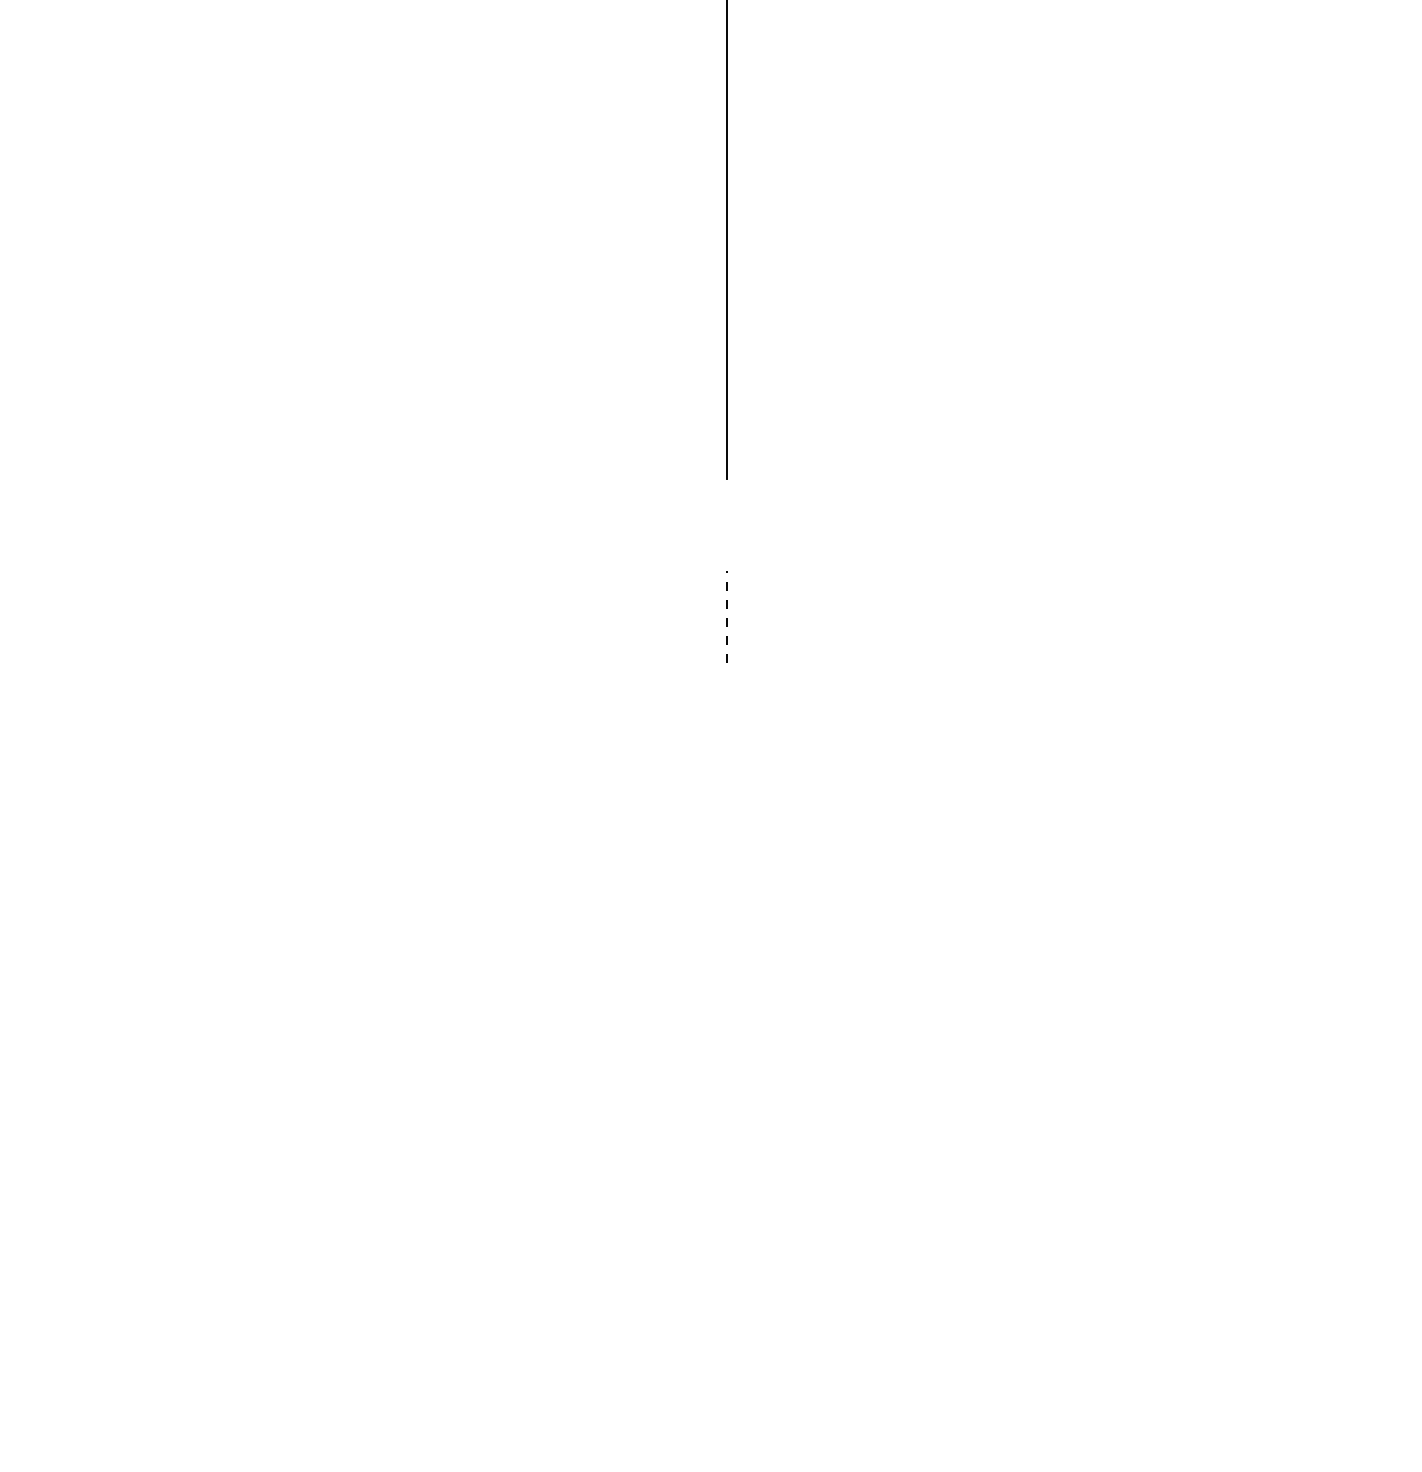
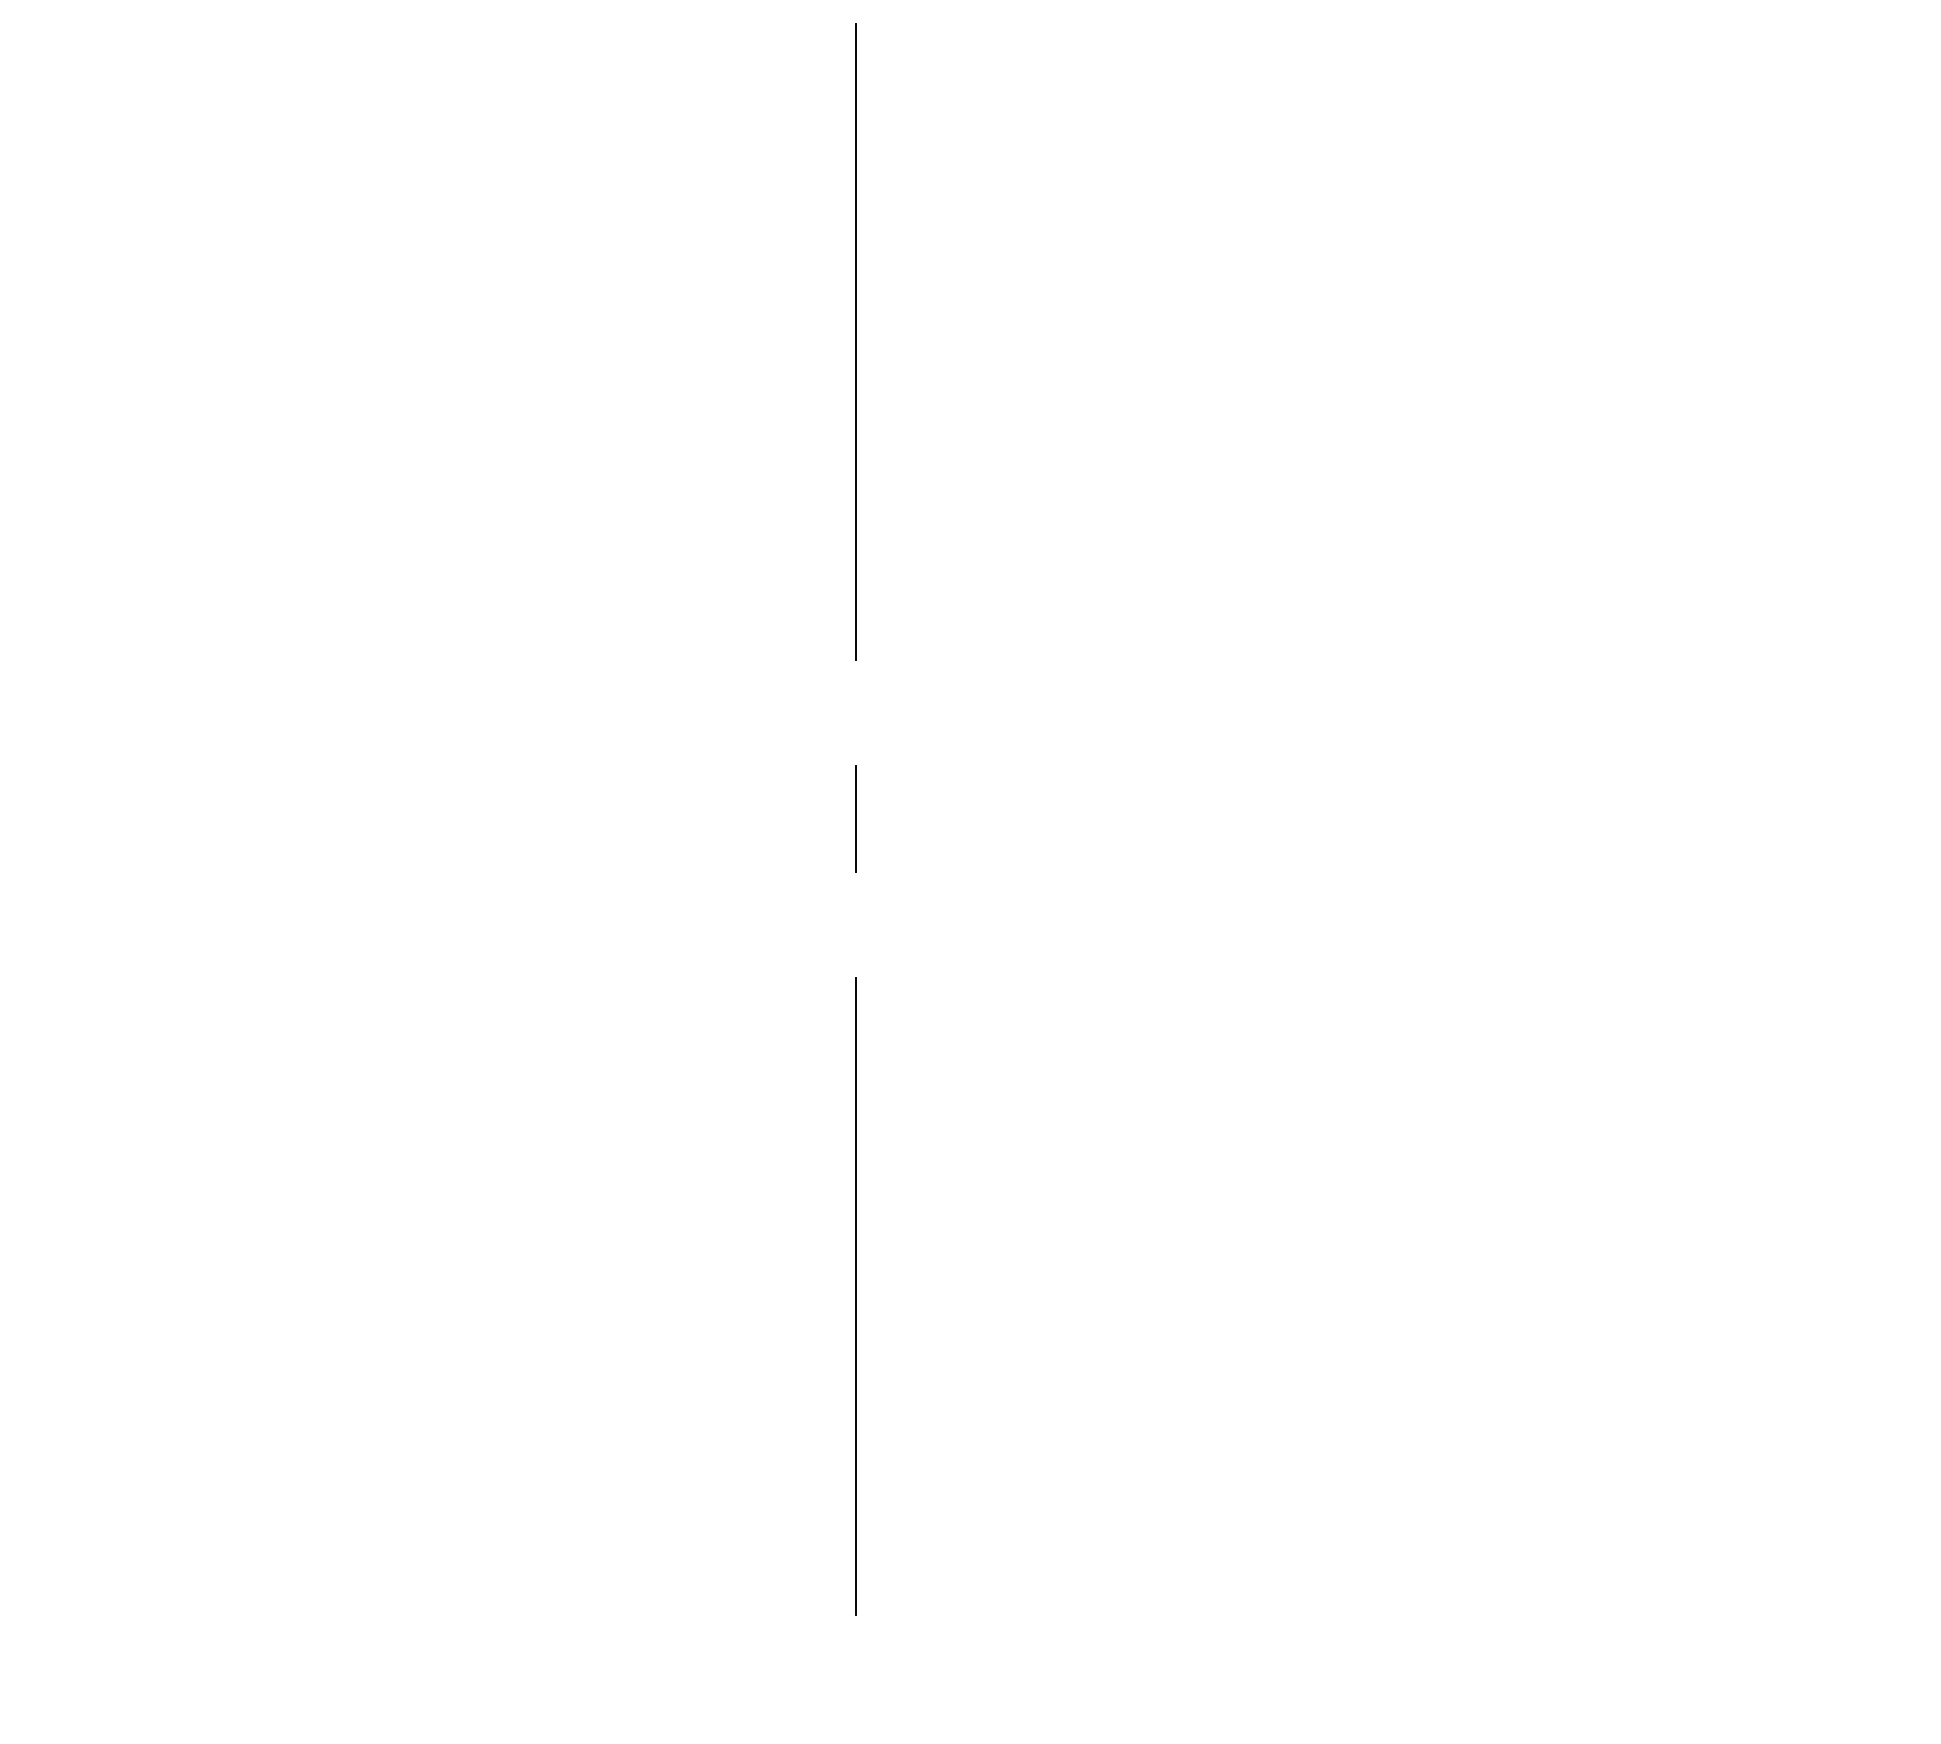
line: (727, 616) -> (856, 818), dashed -> solid
line: (727, 1030) -> (856, 1296), added

